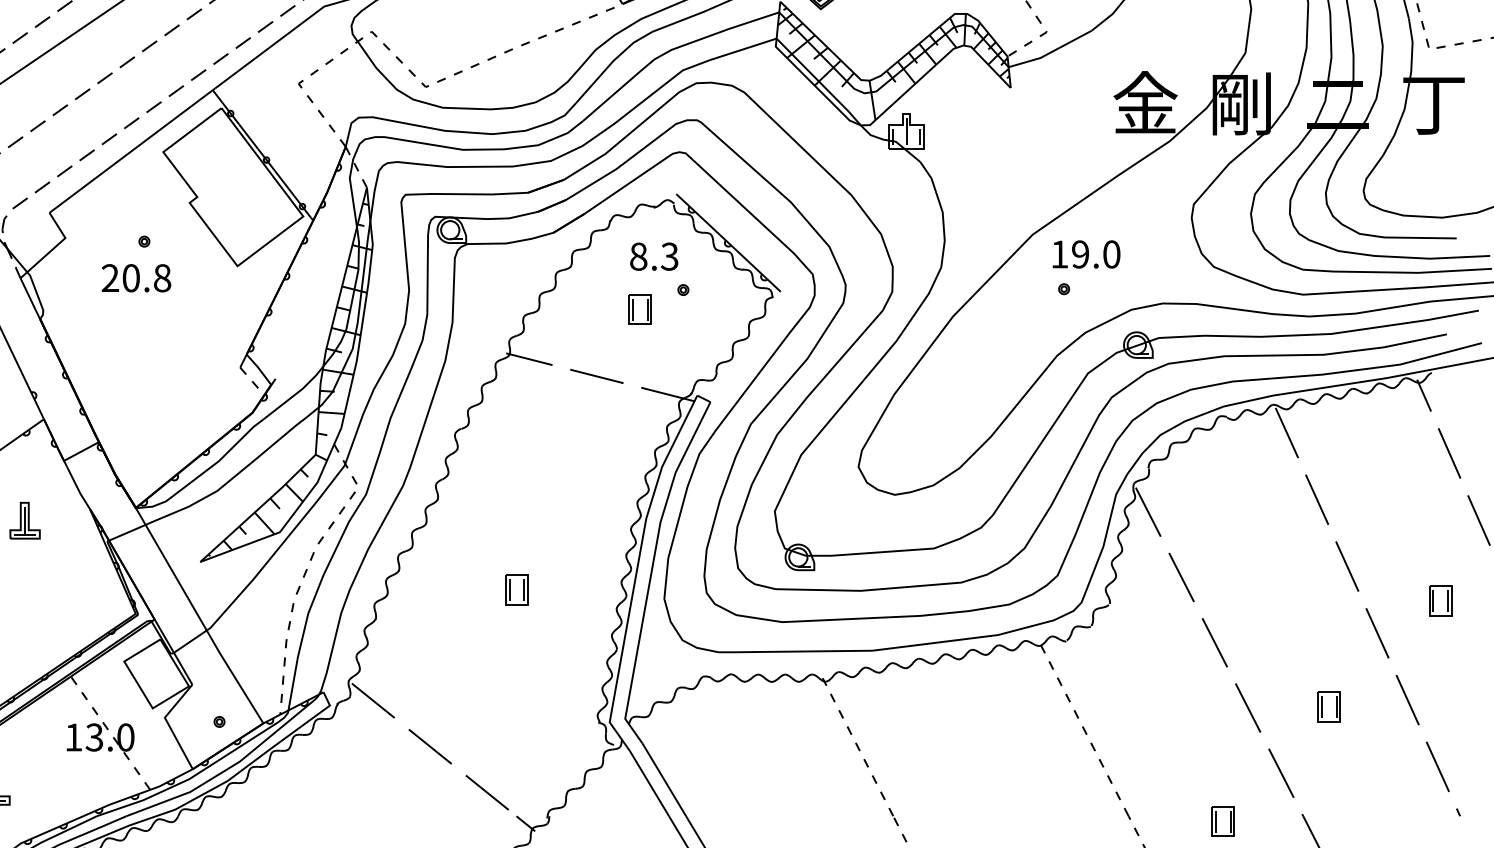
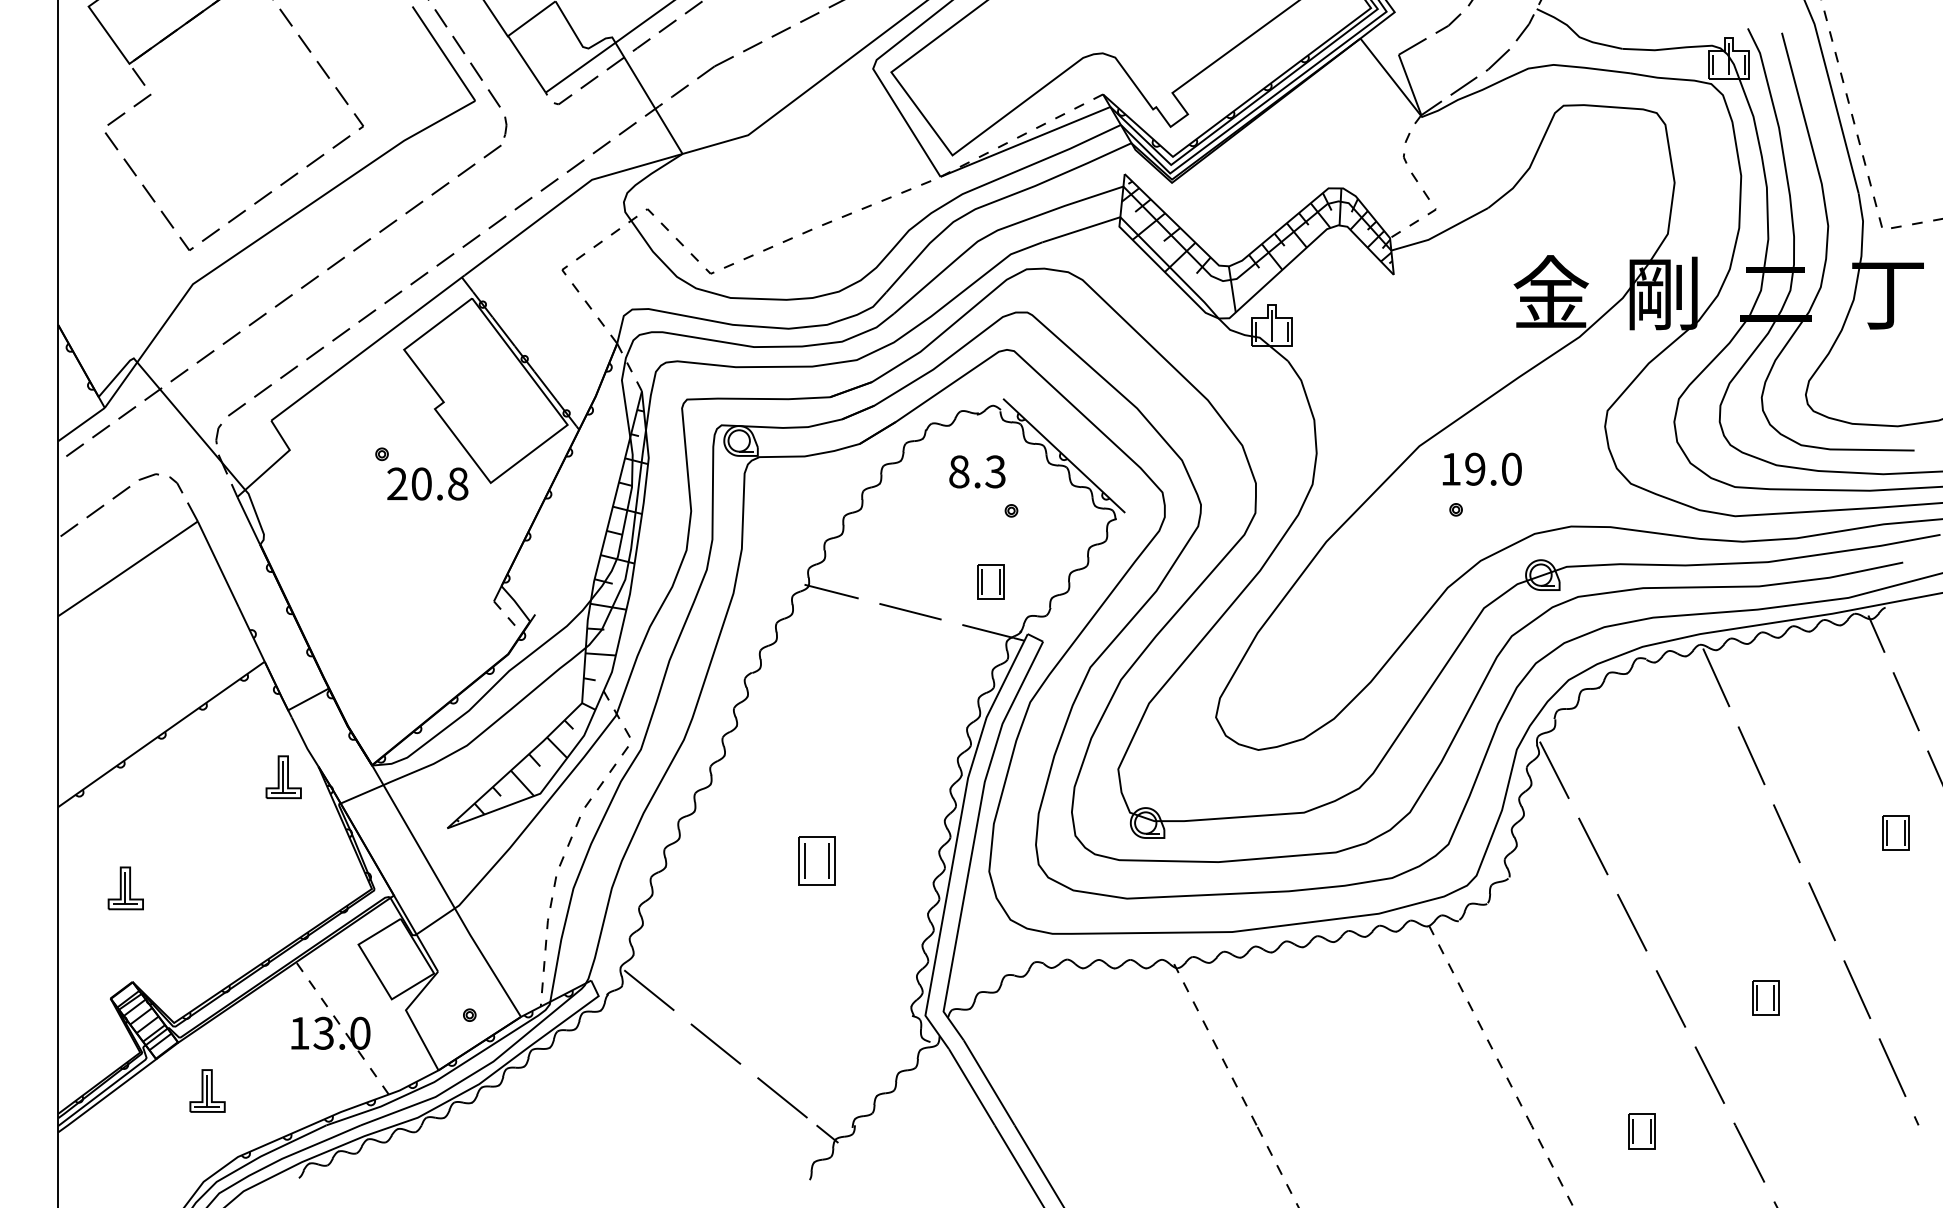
text: (136, 277) -> (427, 483), moved
part: (639, 309) -> (990, 581), moved
part: (24, 520) -> (283, 777), moved
part: (517, 589) -> (817, 860), size x1.4
part: (1440, 600) -> (1895, 832), moved

